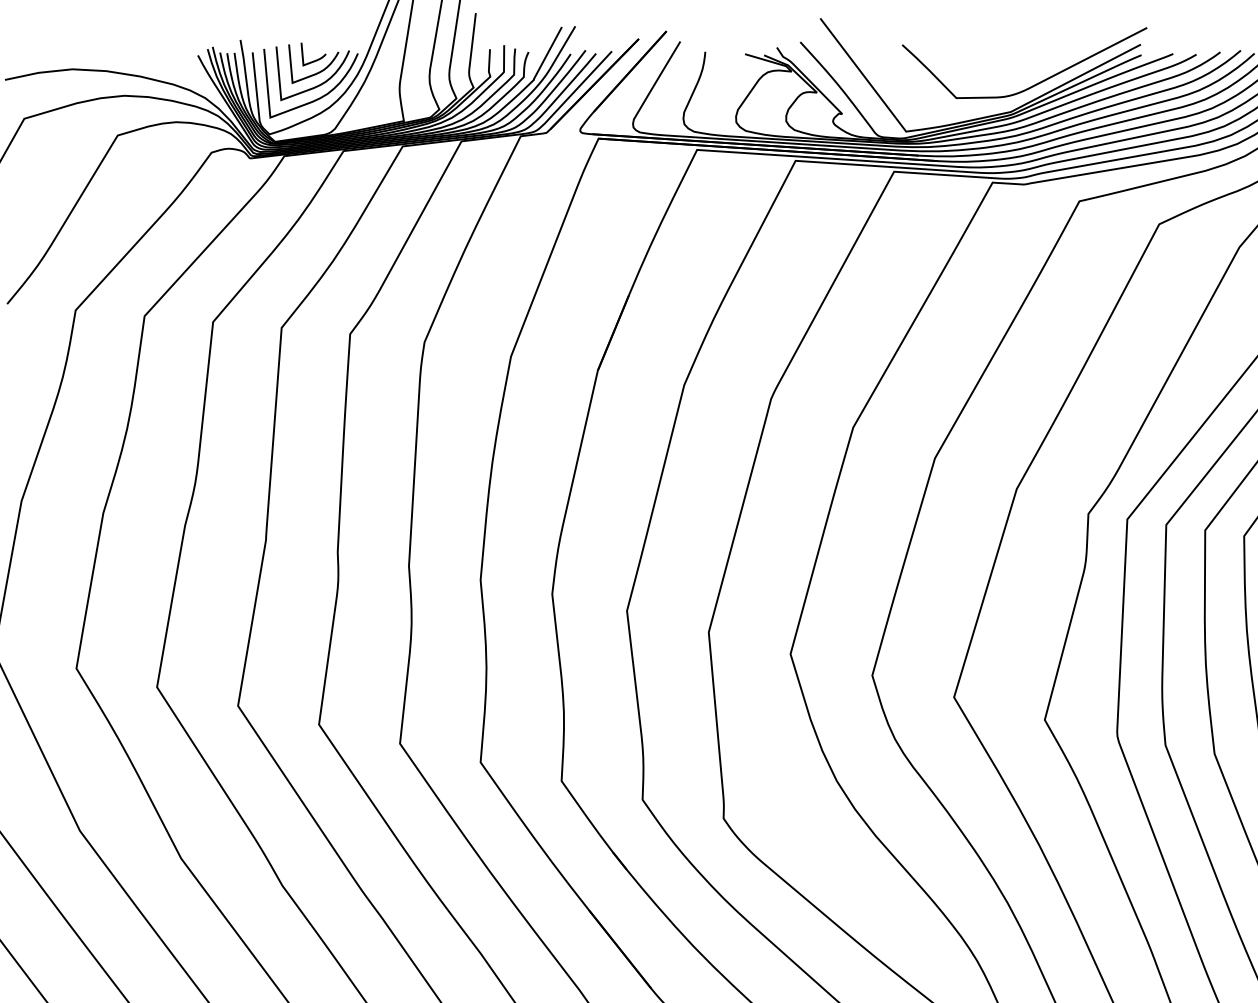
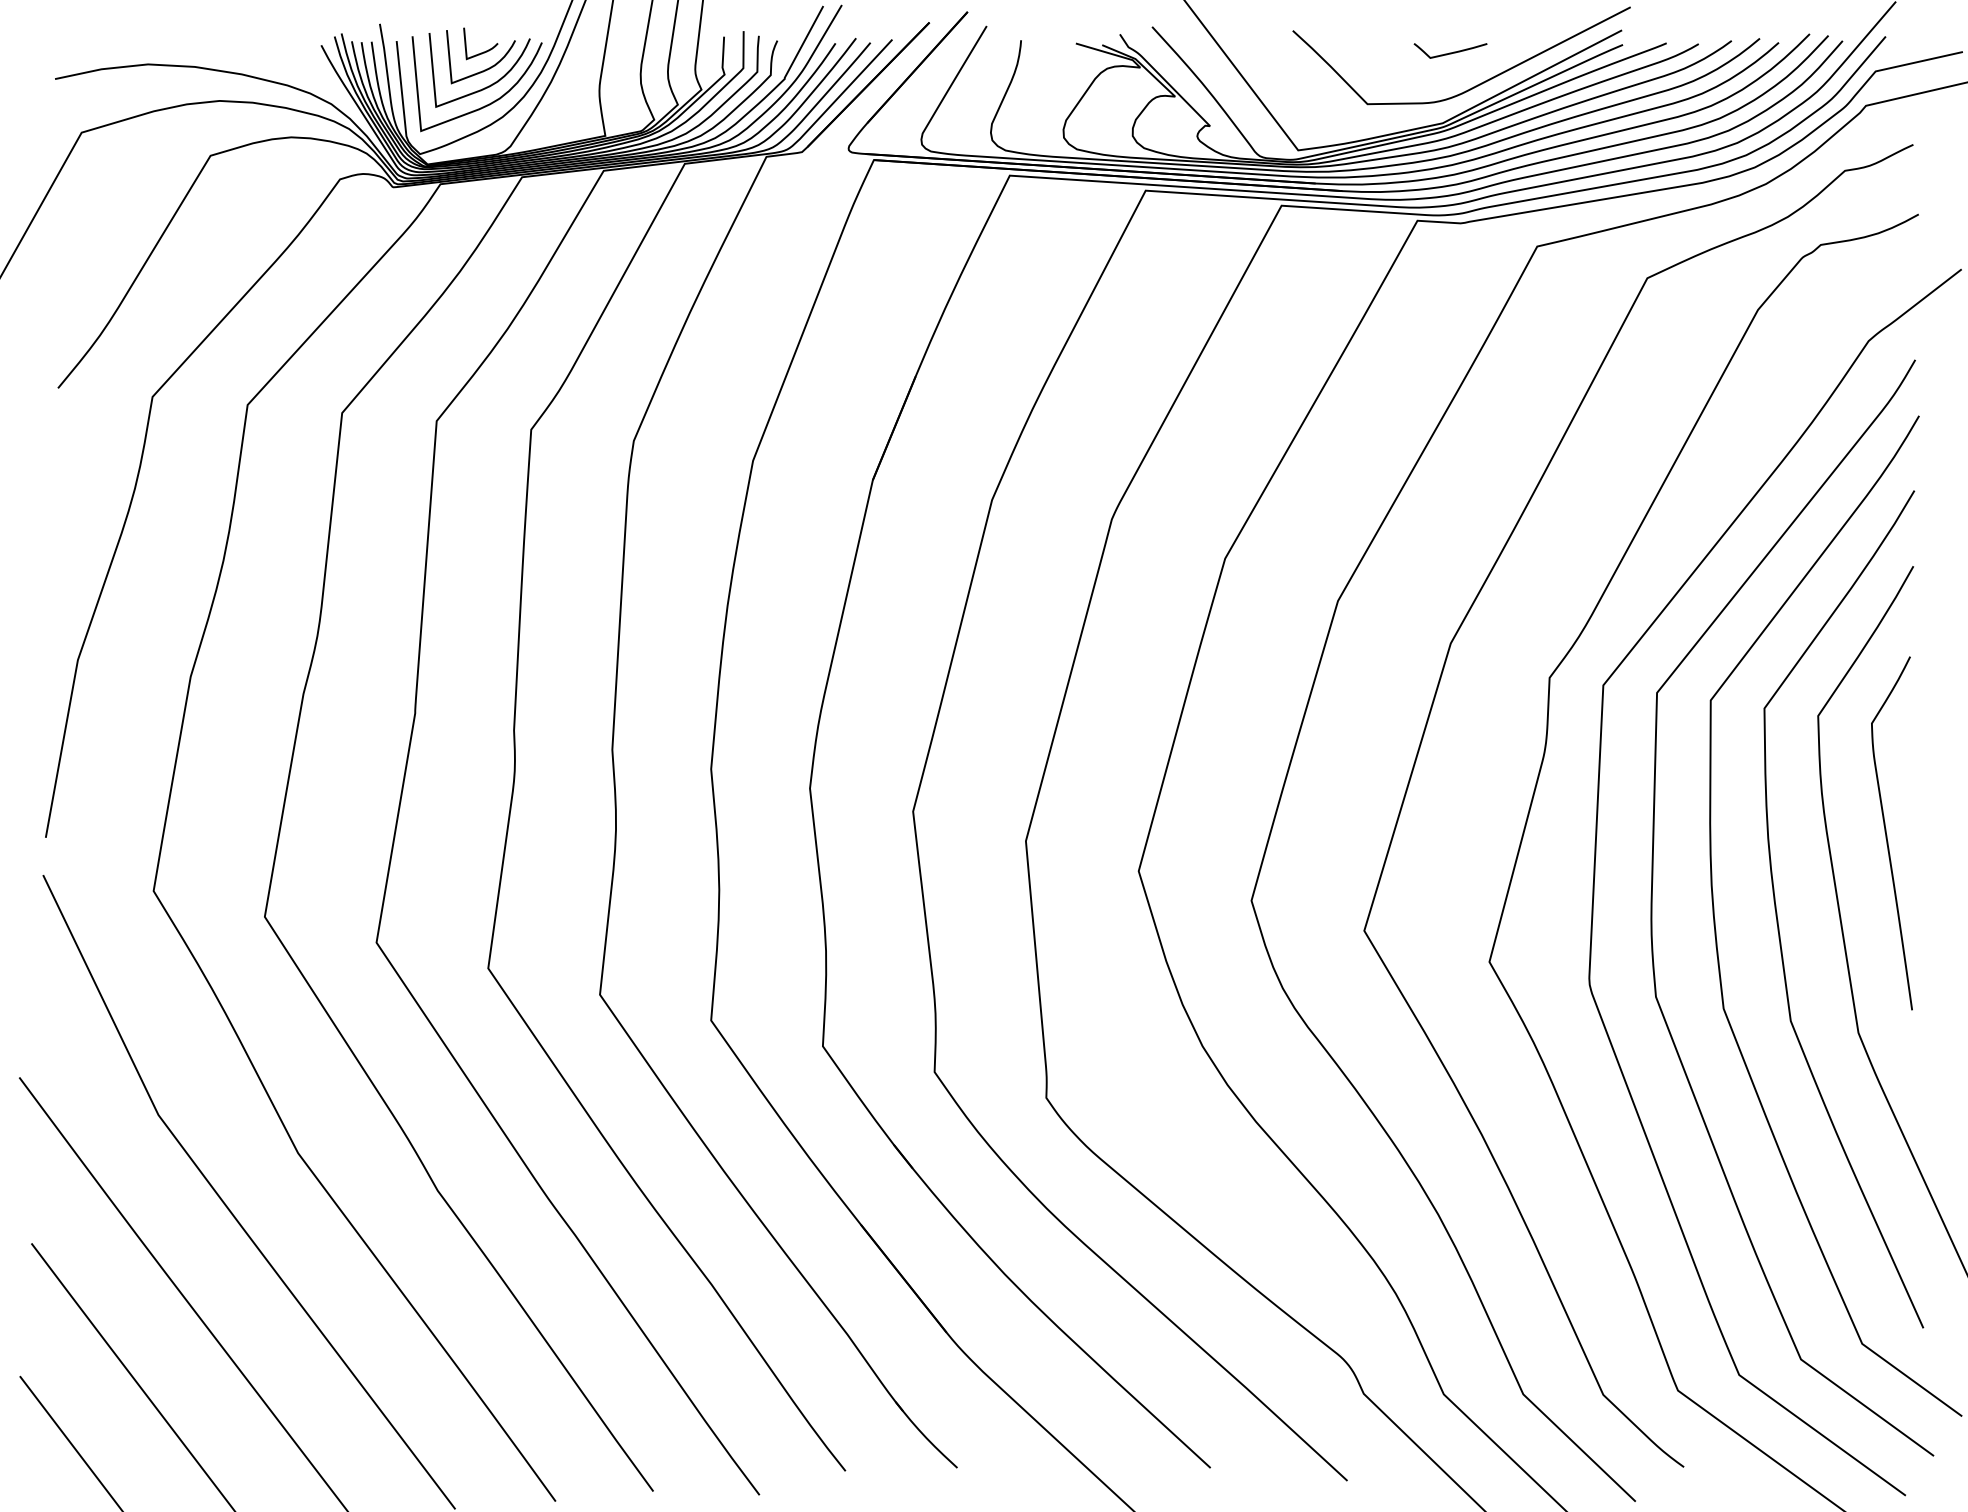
curve: (1016, 60) -> (1450, 52), added

